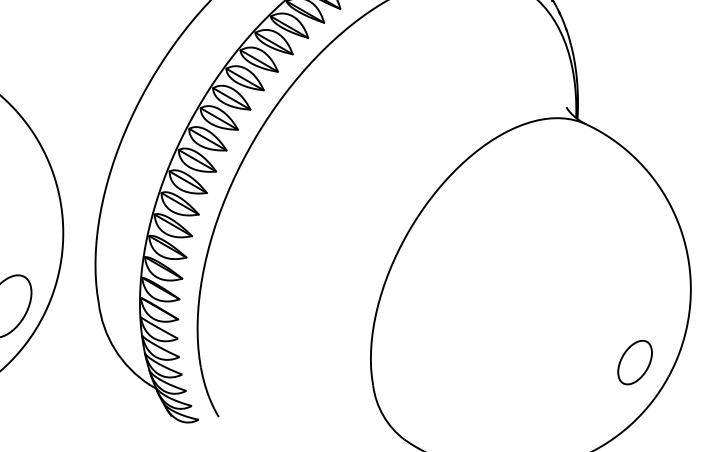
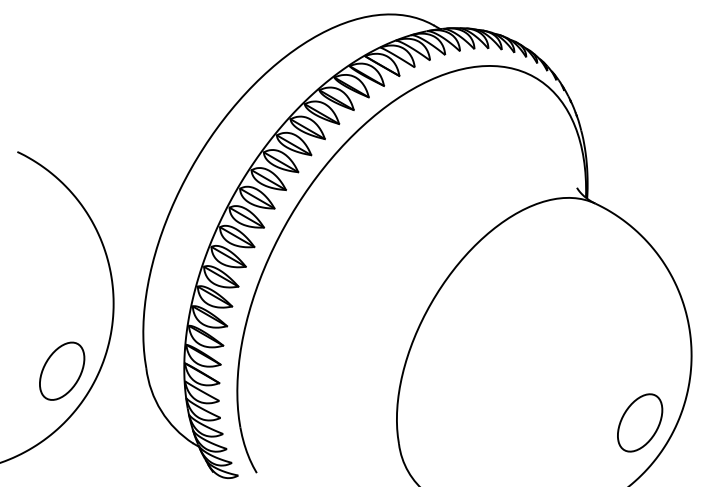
part: (635, 362) -> (640, 422), size x1.43

